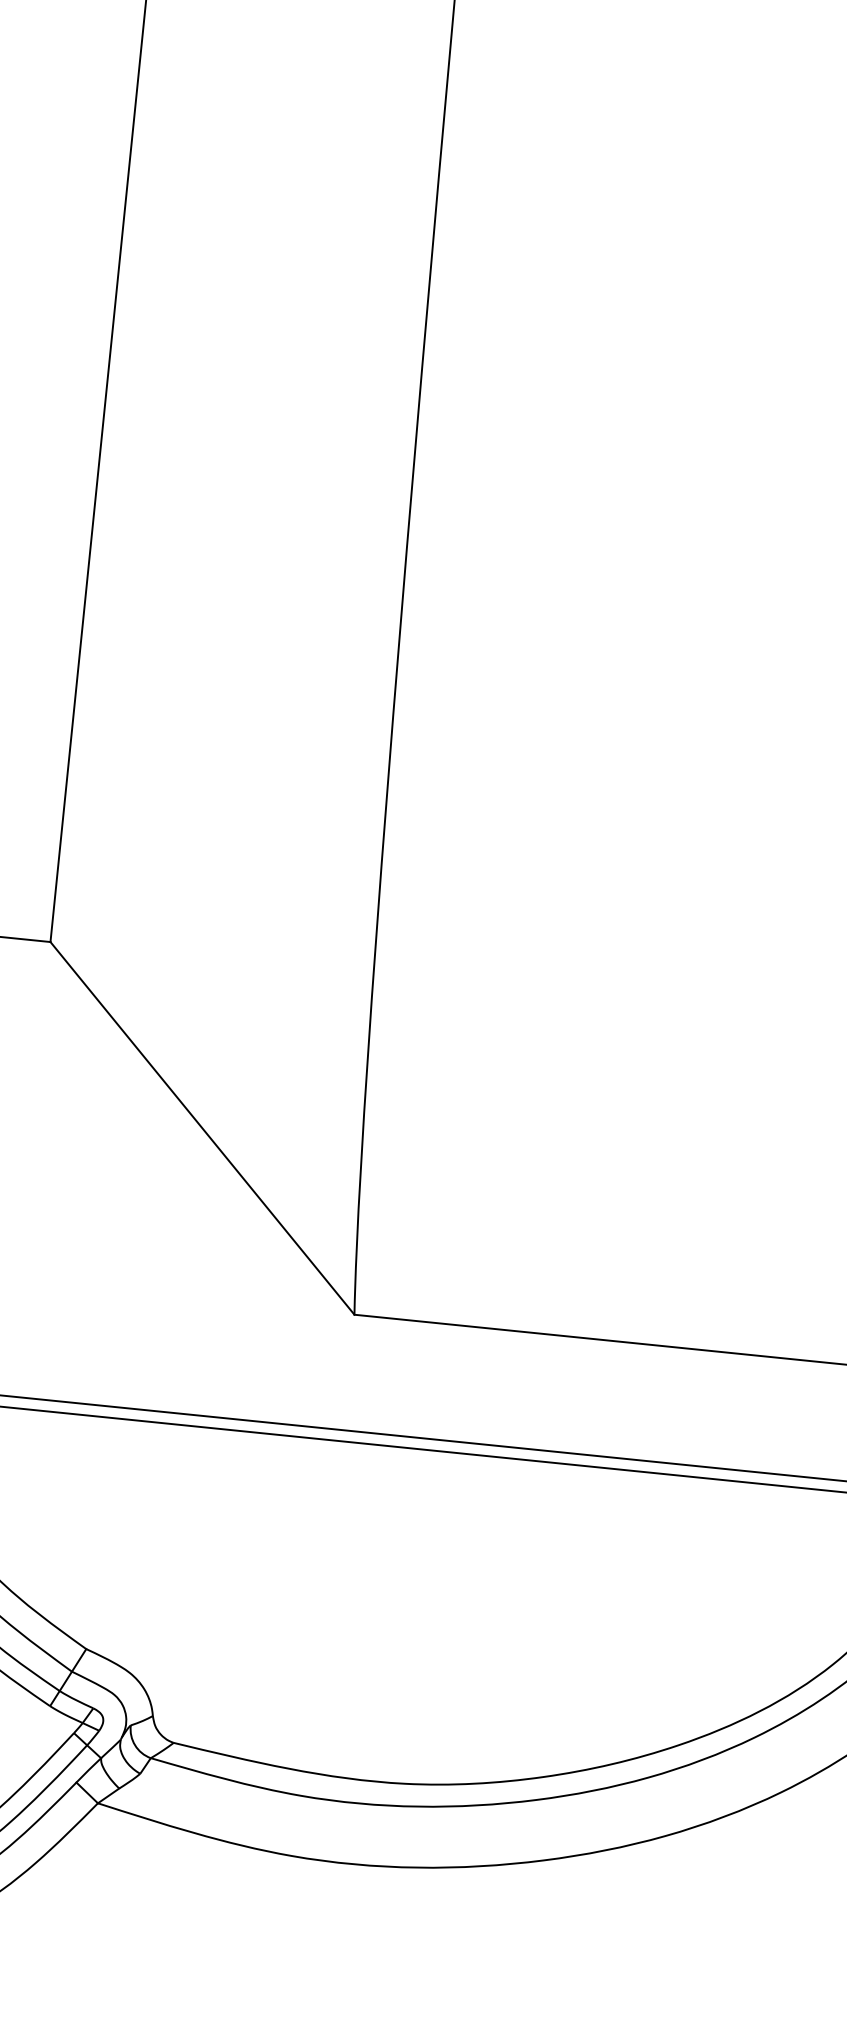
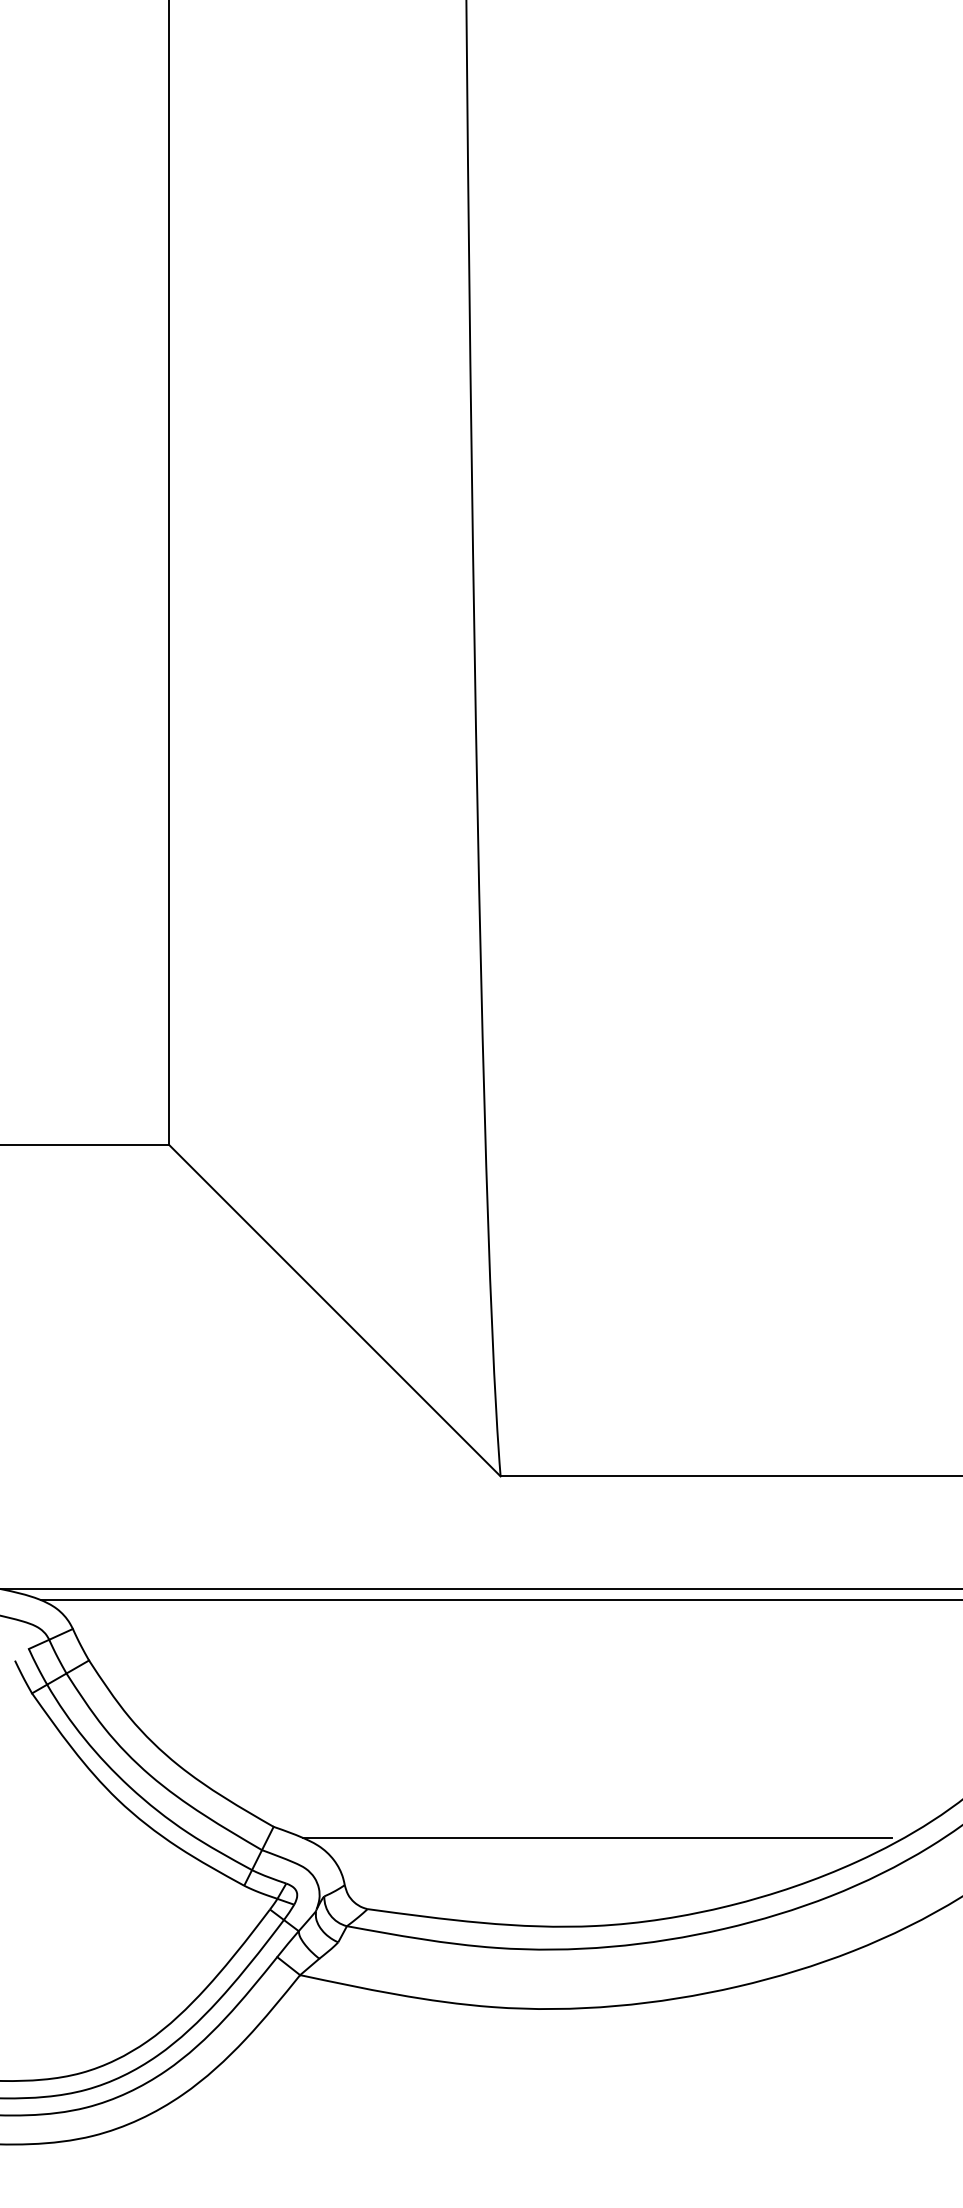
line: (415, 1694) -> (597, 1838), added

